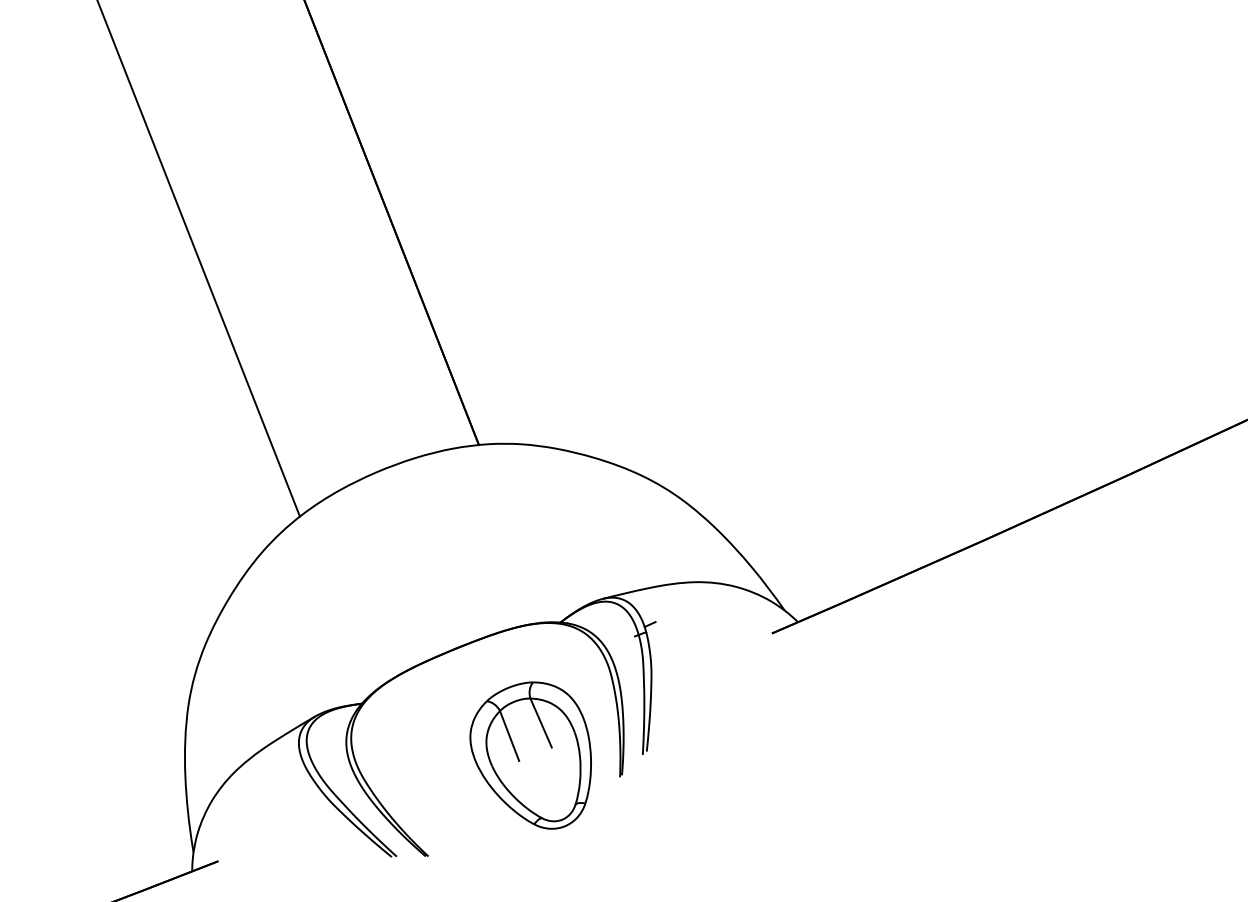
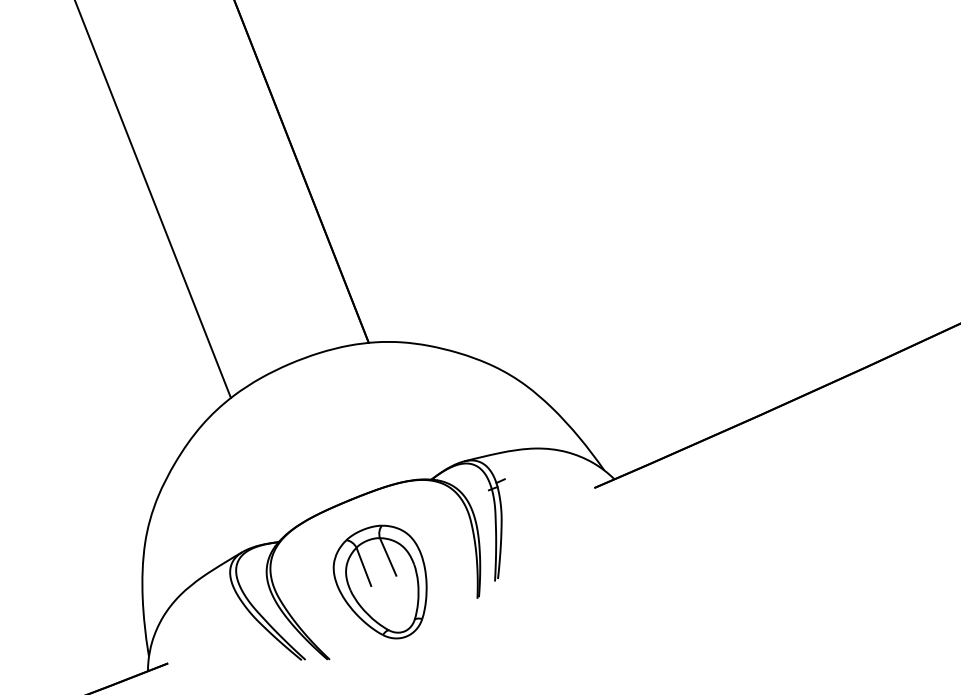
part: (530, 755) -> (380, 581), moved

